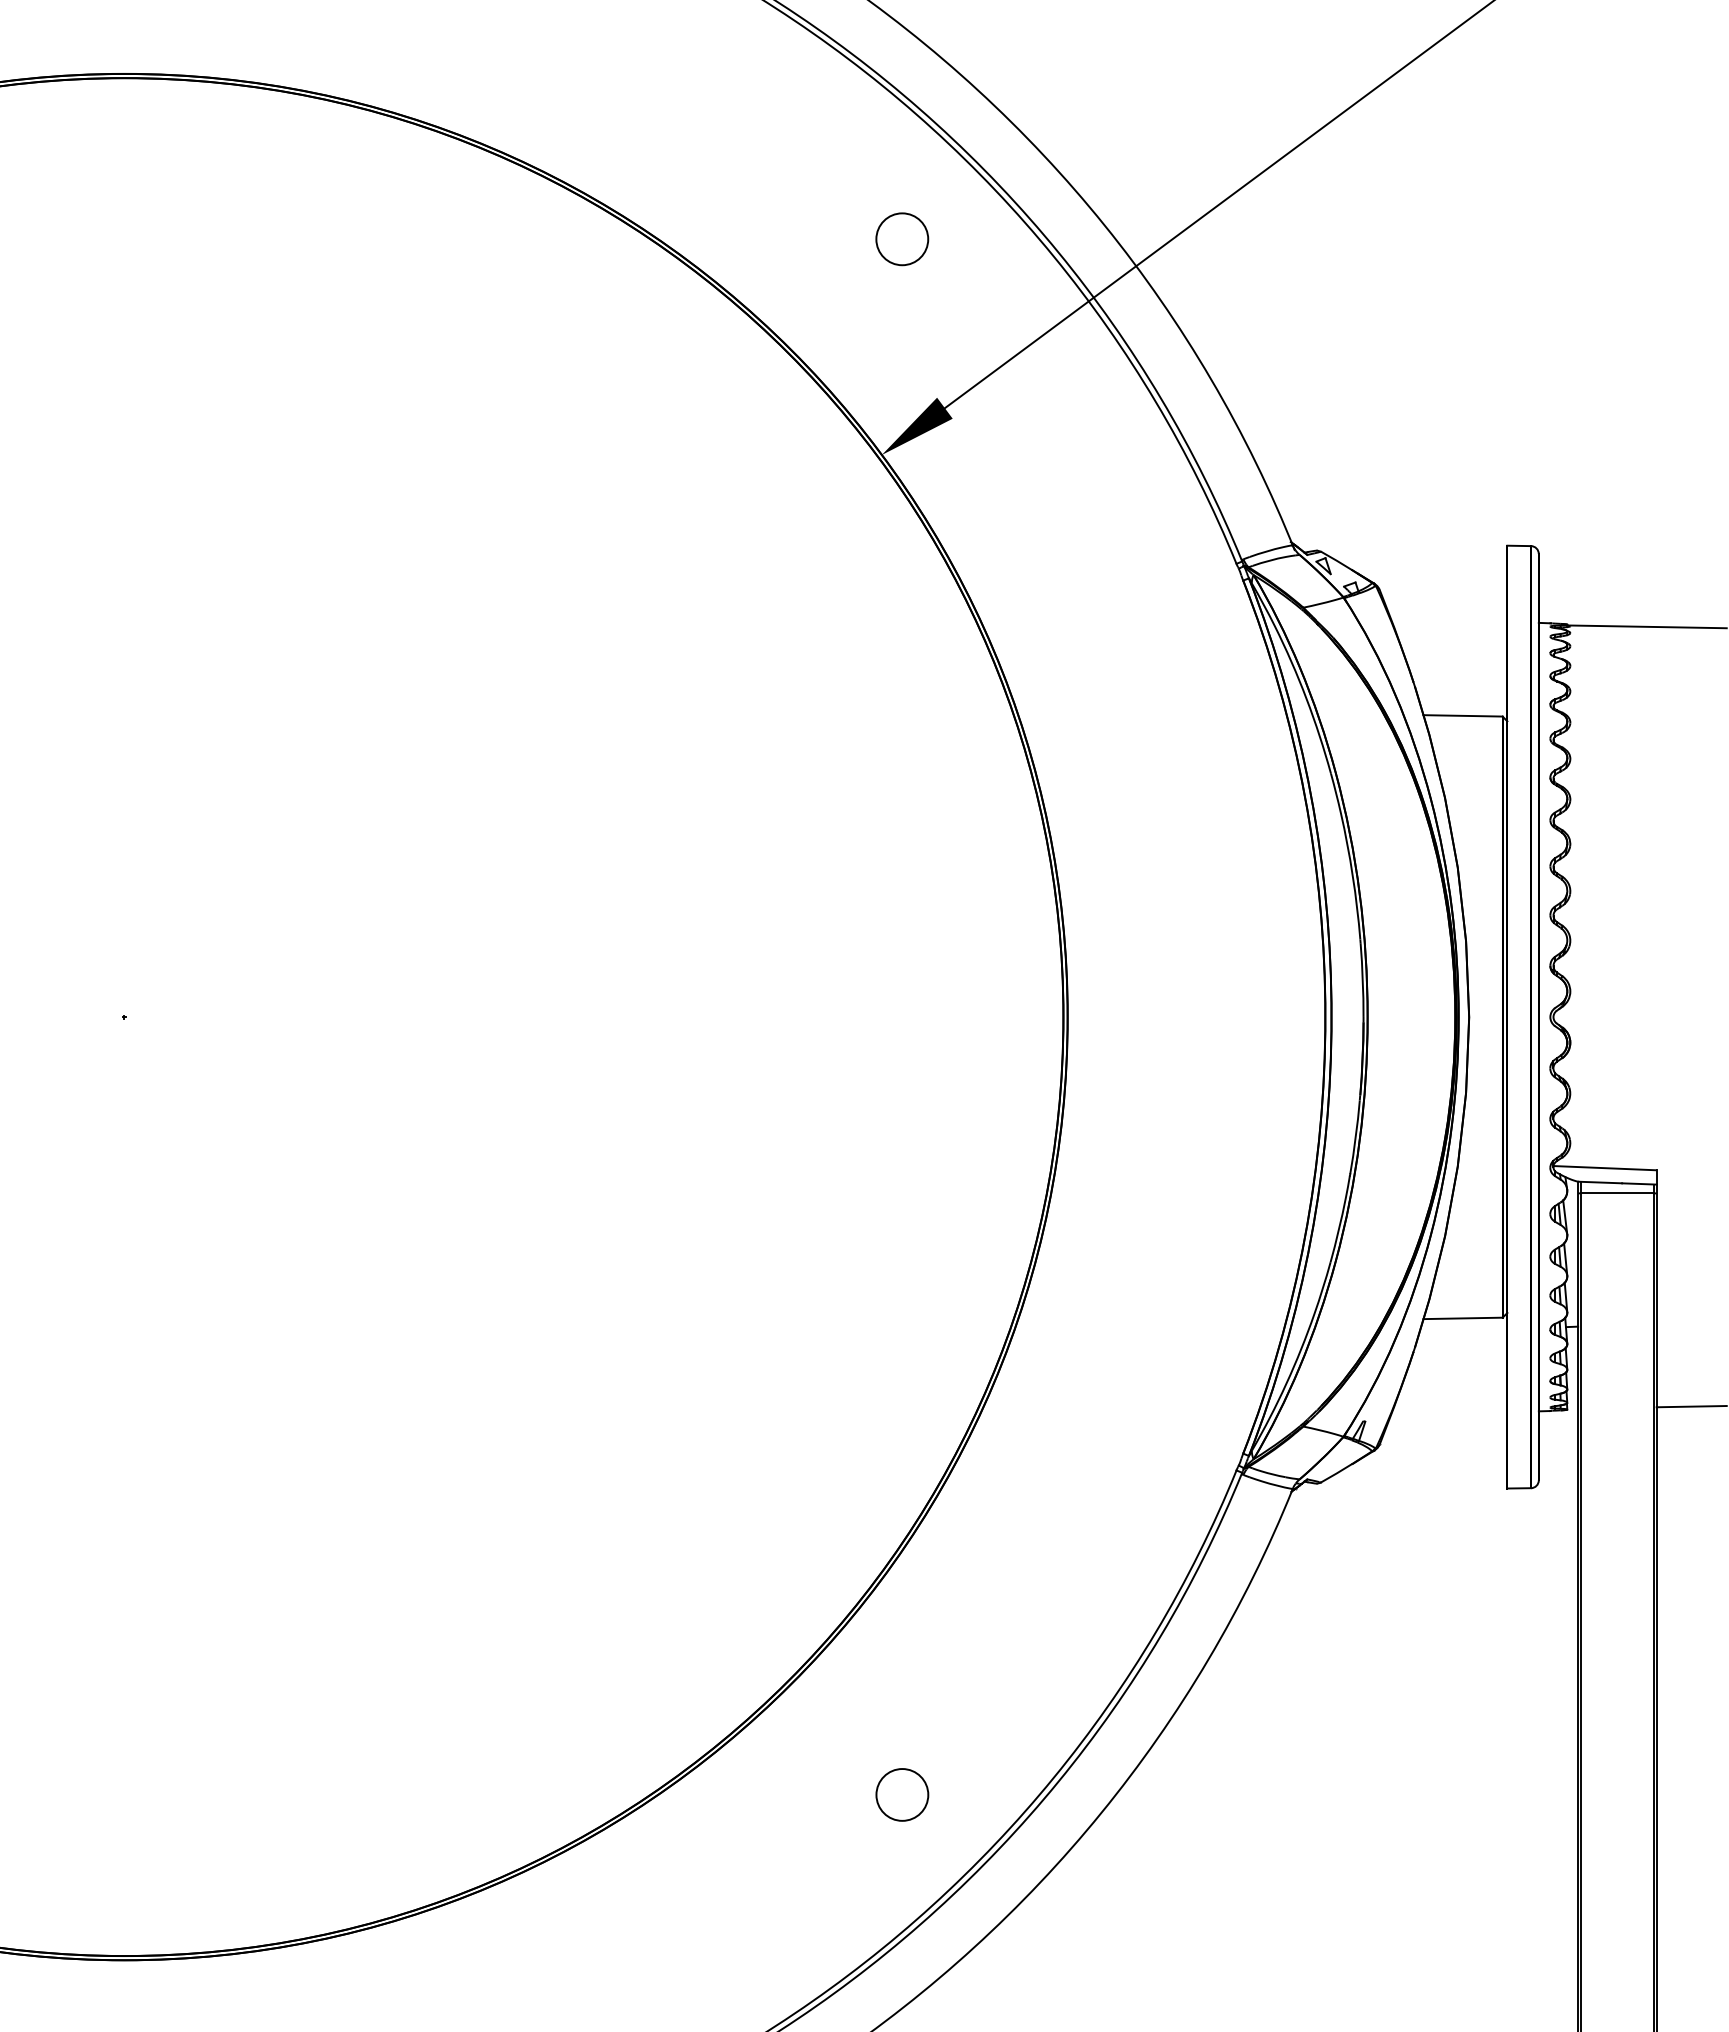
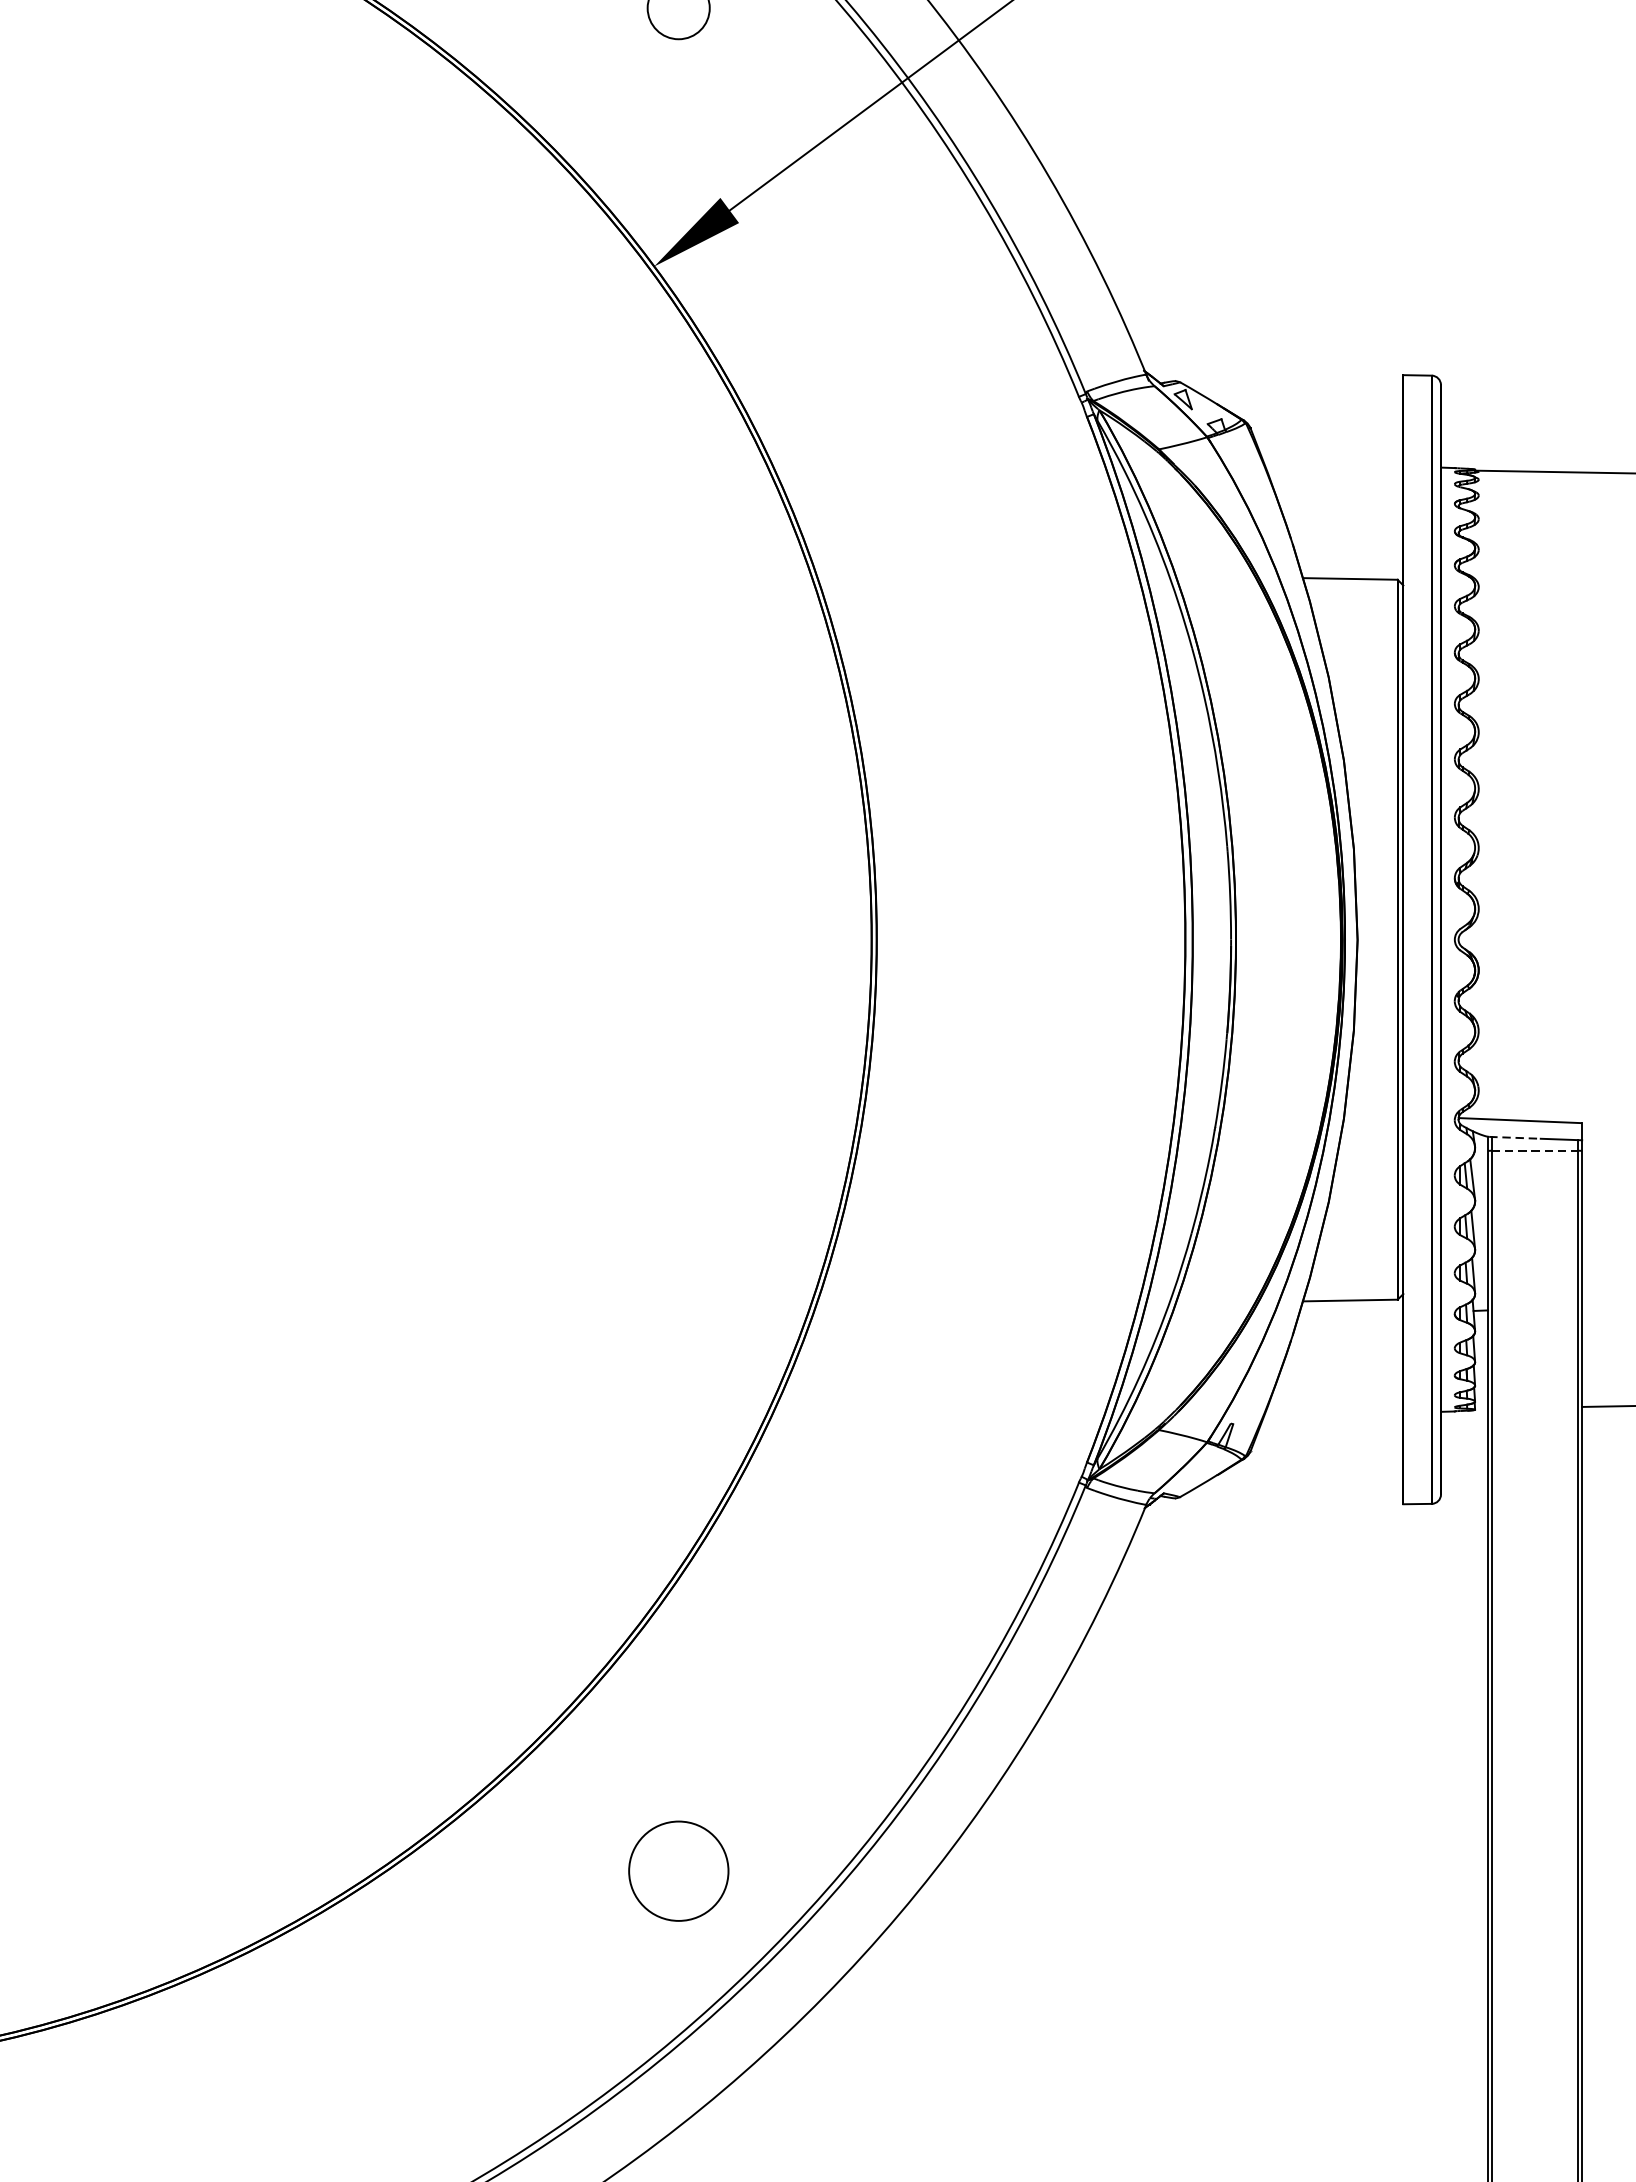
line: (1600, 1182) -> (1514, 1137), solid -> dashed
line: (1617, 1193) -> (1535, 1150), solid -> dashed
circle: (902, 1794) -> (678, 1870), size x1.6

